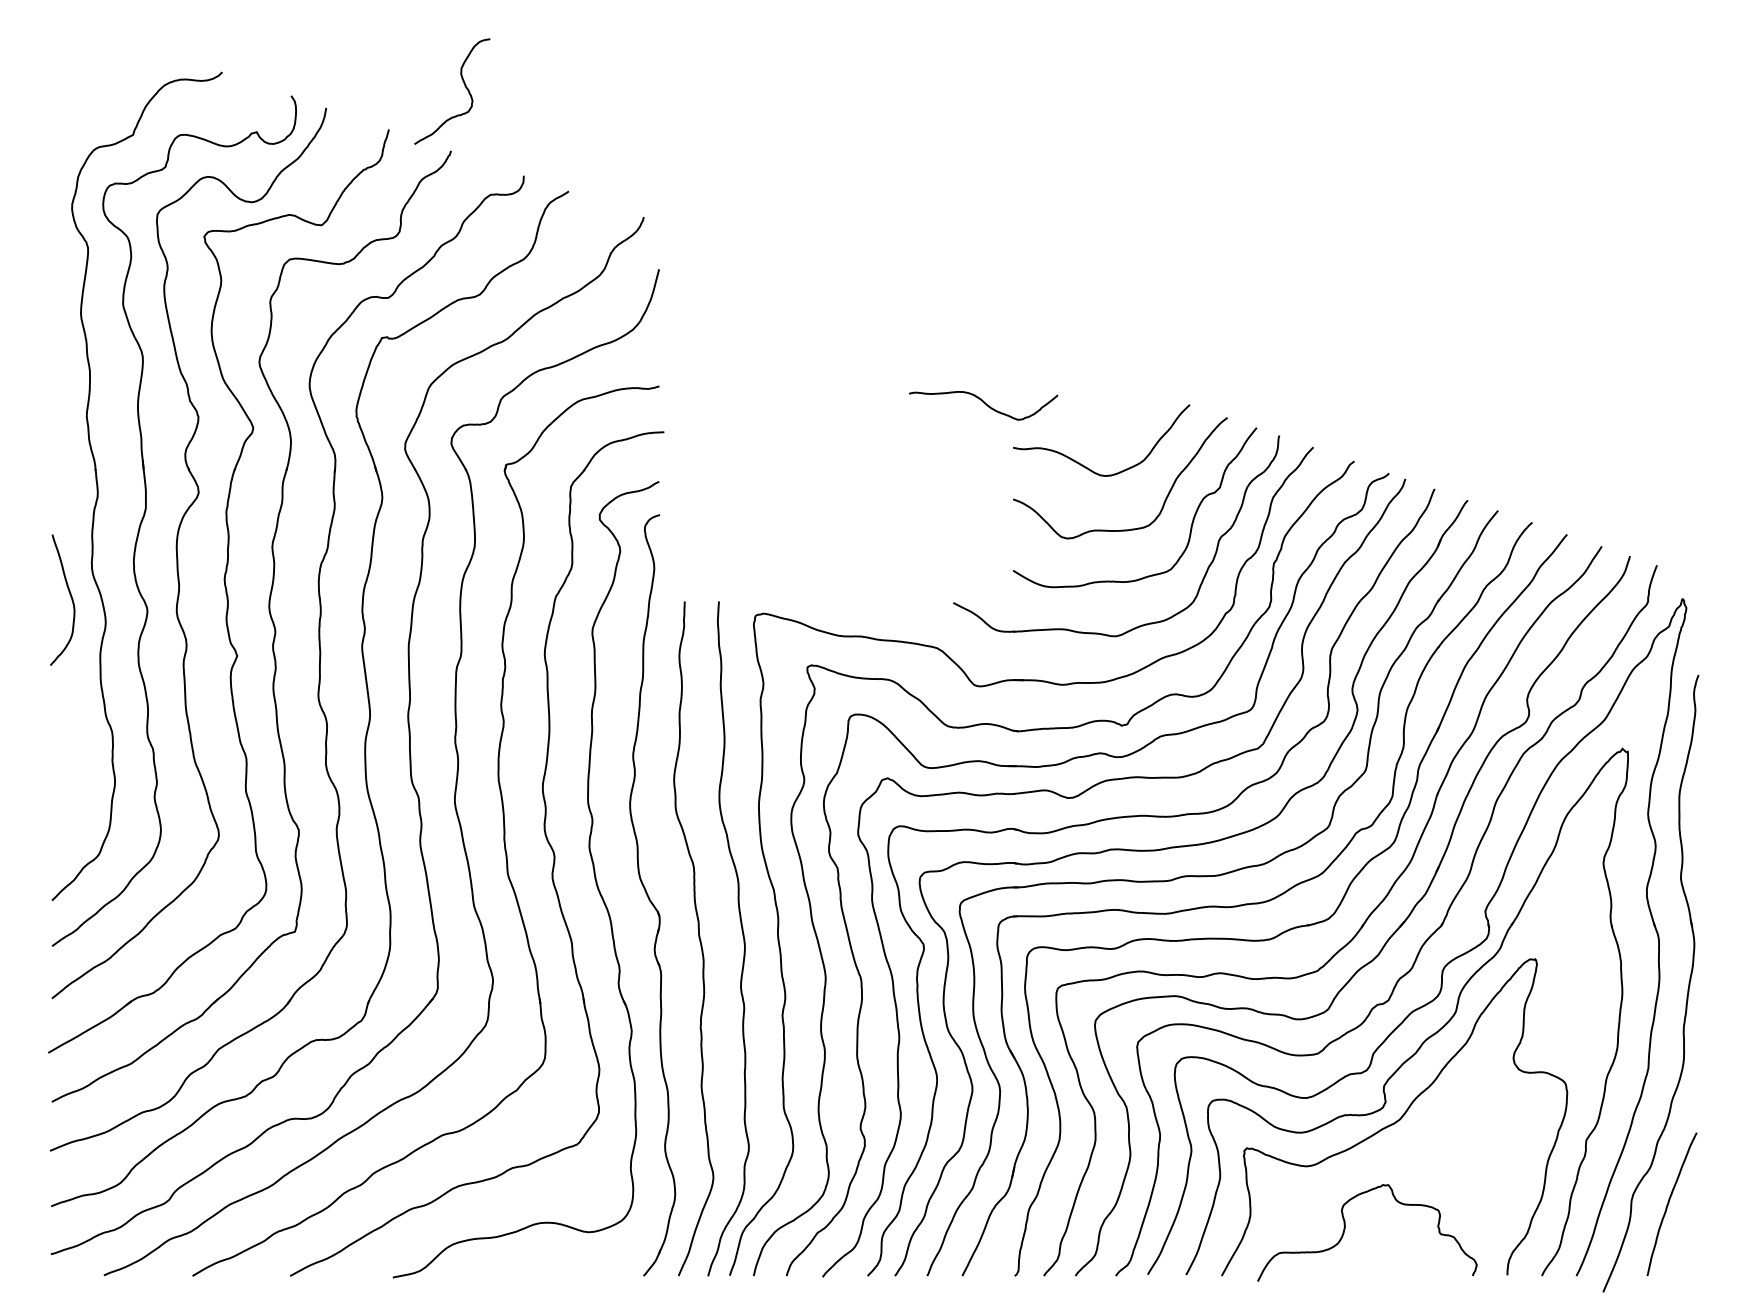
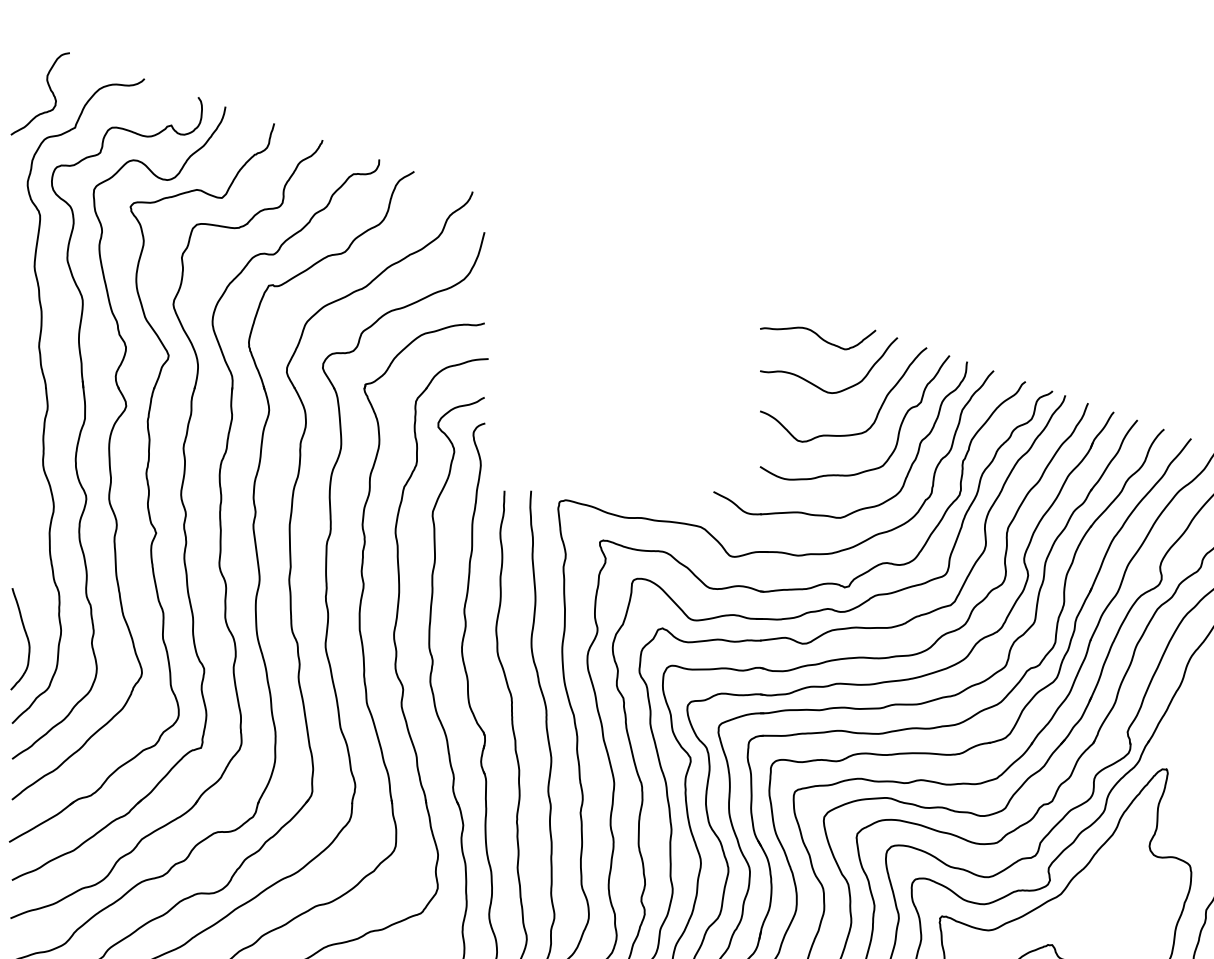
curve: (464, 86) -> (49, 89), moved
curve: (984, 404) -> (818, 337), moved
curve: (70, 597) -> (26, 637), moved

